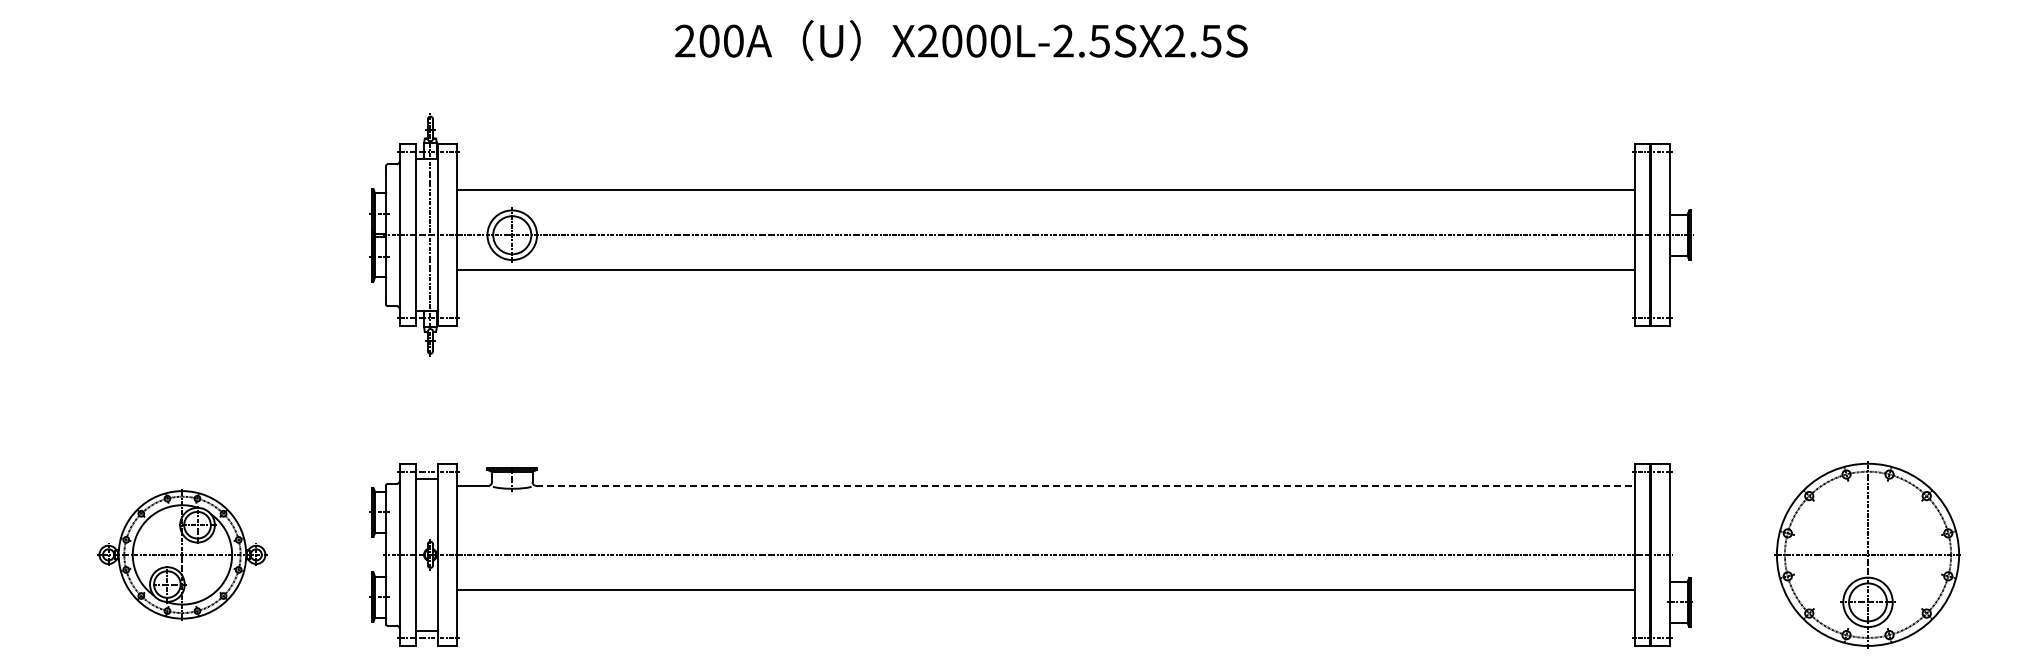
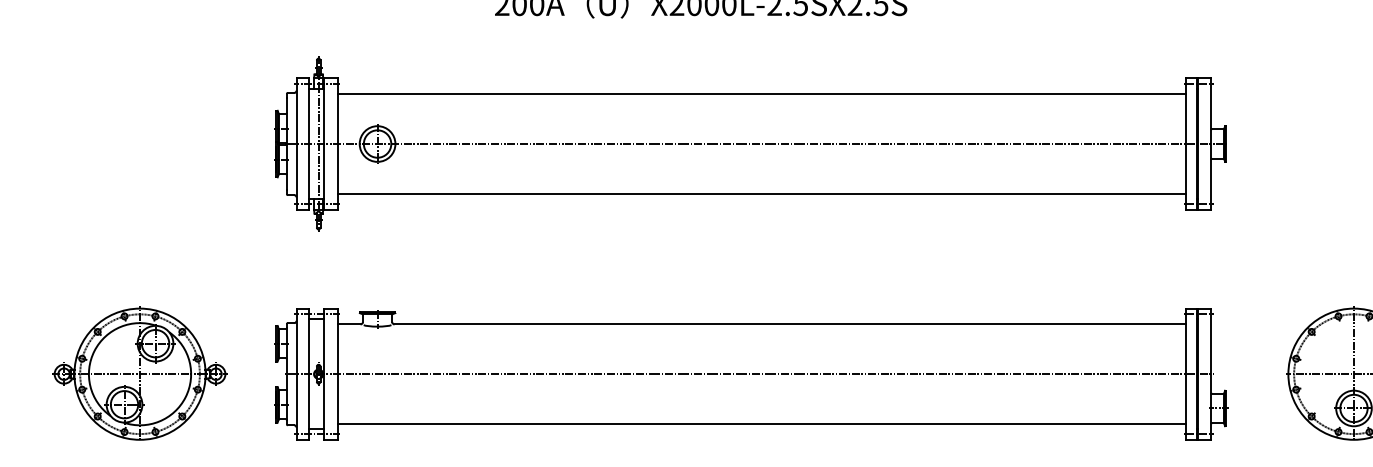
line: (1045, 190) -> (761, 94), moved
line: (1045, 270) -> (761, 193), moved
line: (1085, 485) -> (790, 324), dashed -> solid
part: (182, 554) -> (140, 373), size x1.43
line: (1045, 590) -> (761, 424), moved

